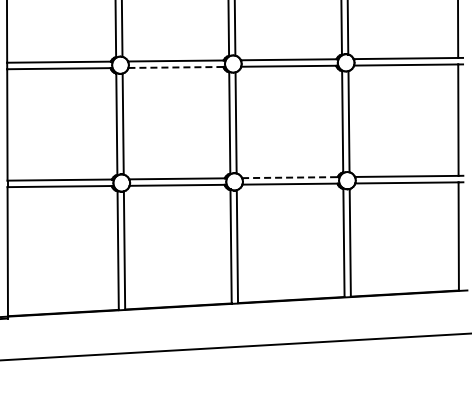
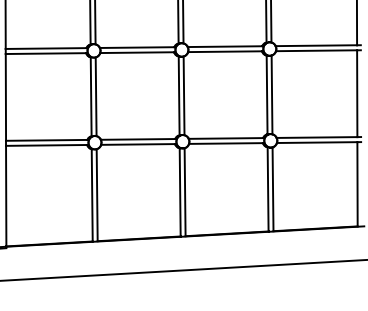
line: (176, 67) -> (137, 52), dashed -> solid
line: (289, 177) -> (225, 138), dashed -> solid

